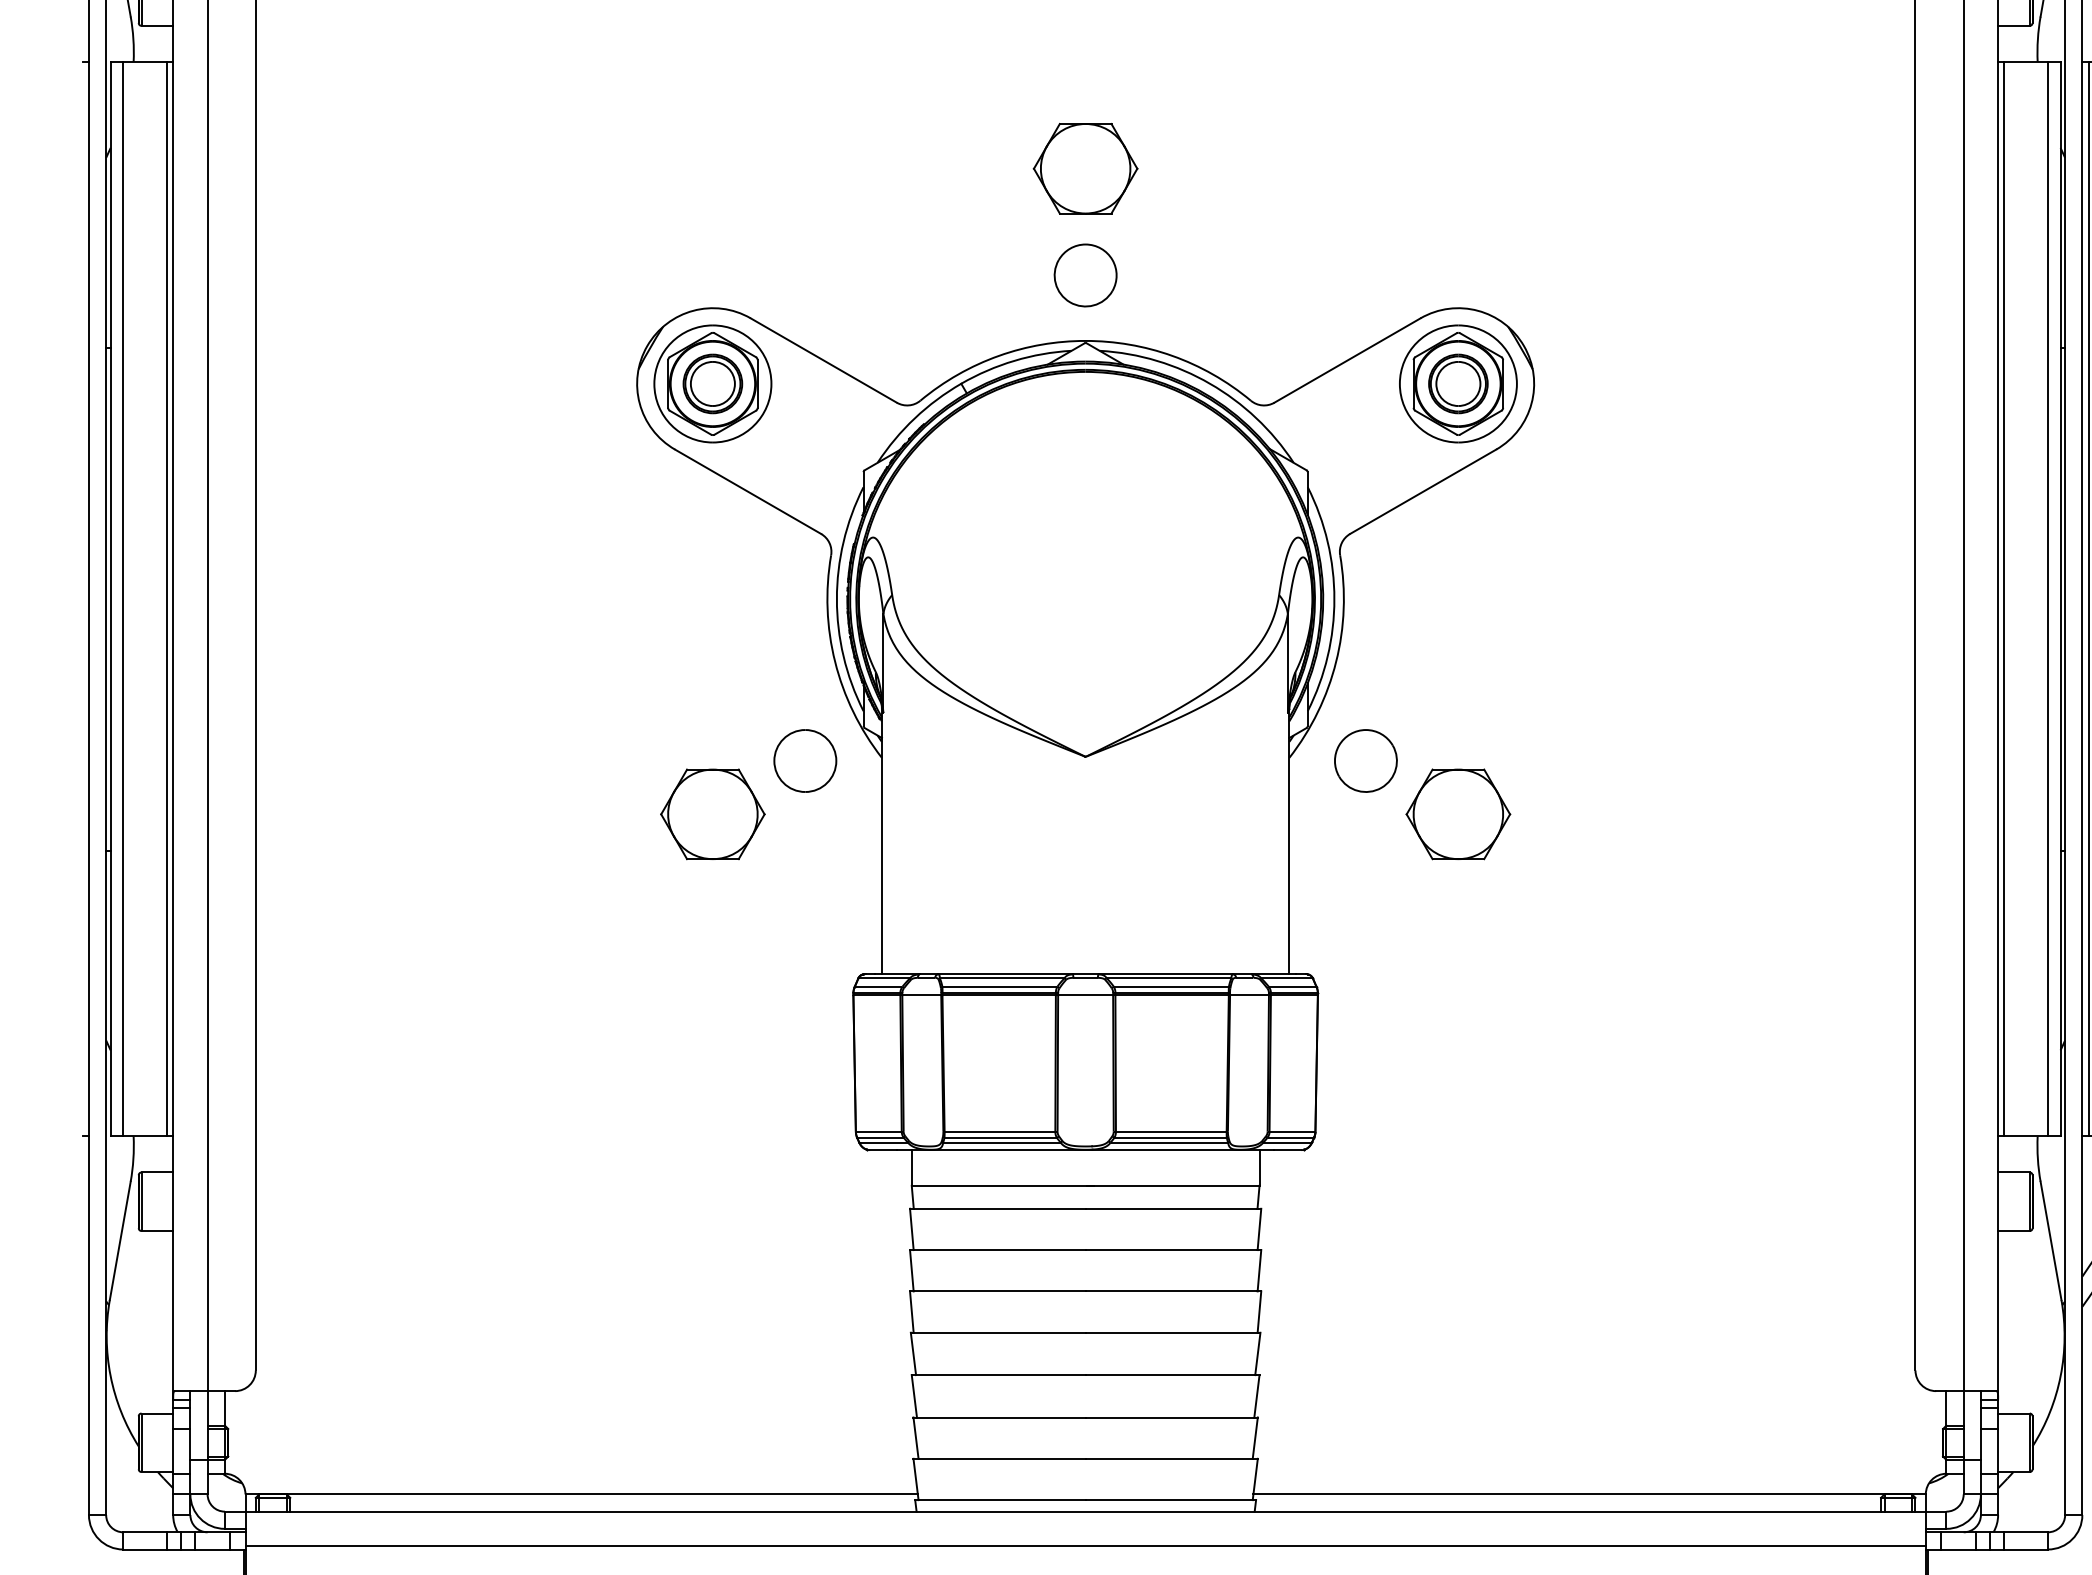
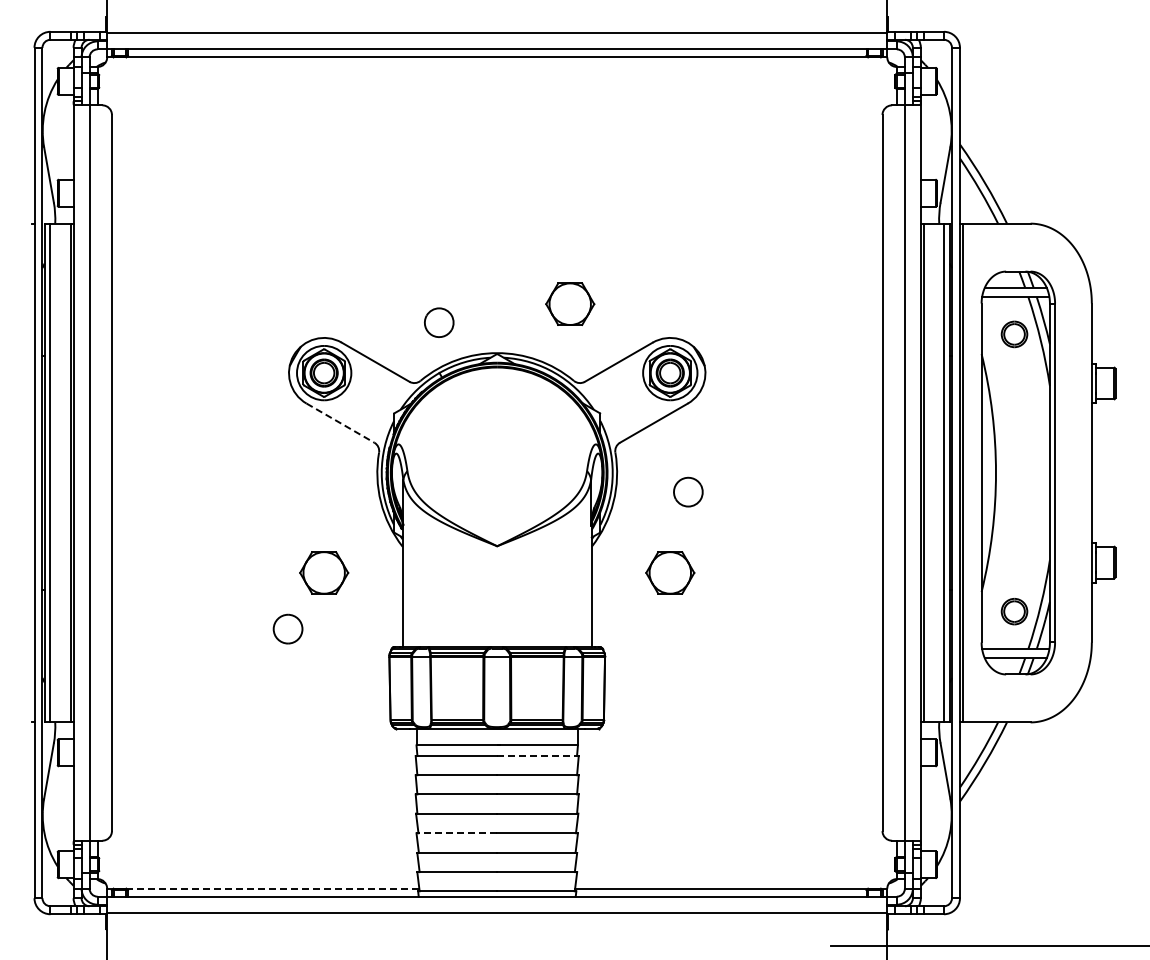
part: (1086, 167) -> (570, 303), moved
part: (1086, 274) -> (439, 322), moved
line: (748, 492) -> (340, 423), solid -> dashed
part: (804, 759) -> (287, 628), moved
part: (1366, 759) -> (688, 491), moved
line: (1172, 1209) -> (537, 756), solid -> dashed
line: (1000, 1375) -> (457, 833), solid -> dashed
line: (603, 1494) -> (273, 888), solid -> dashed

